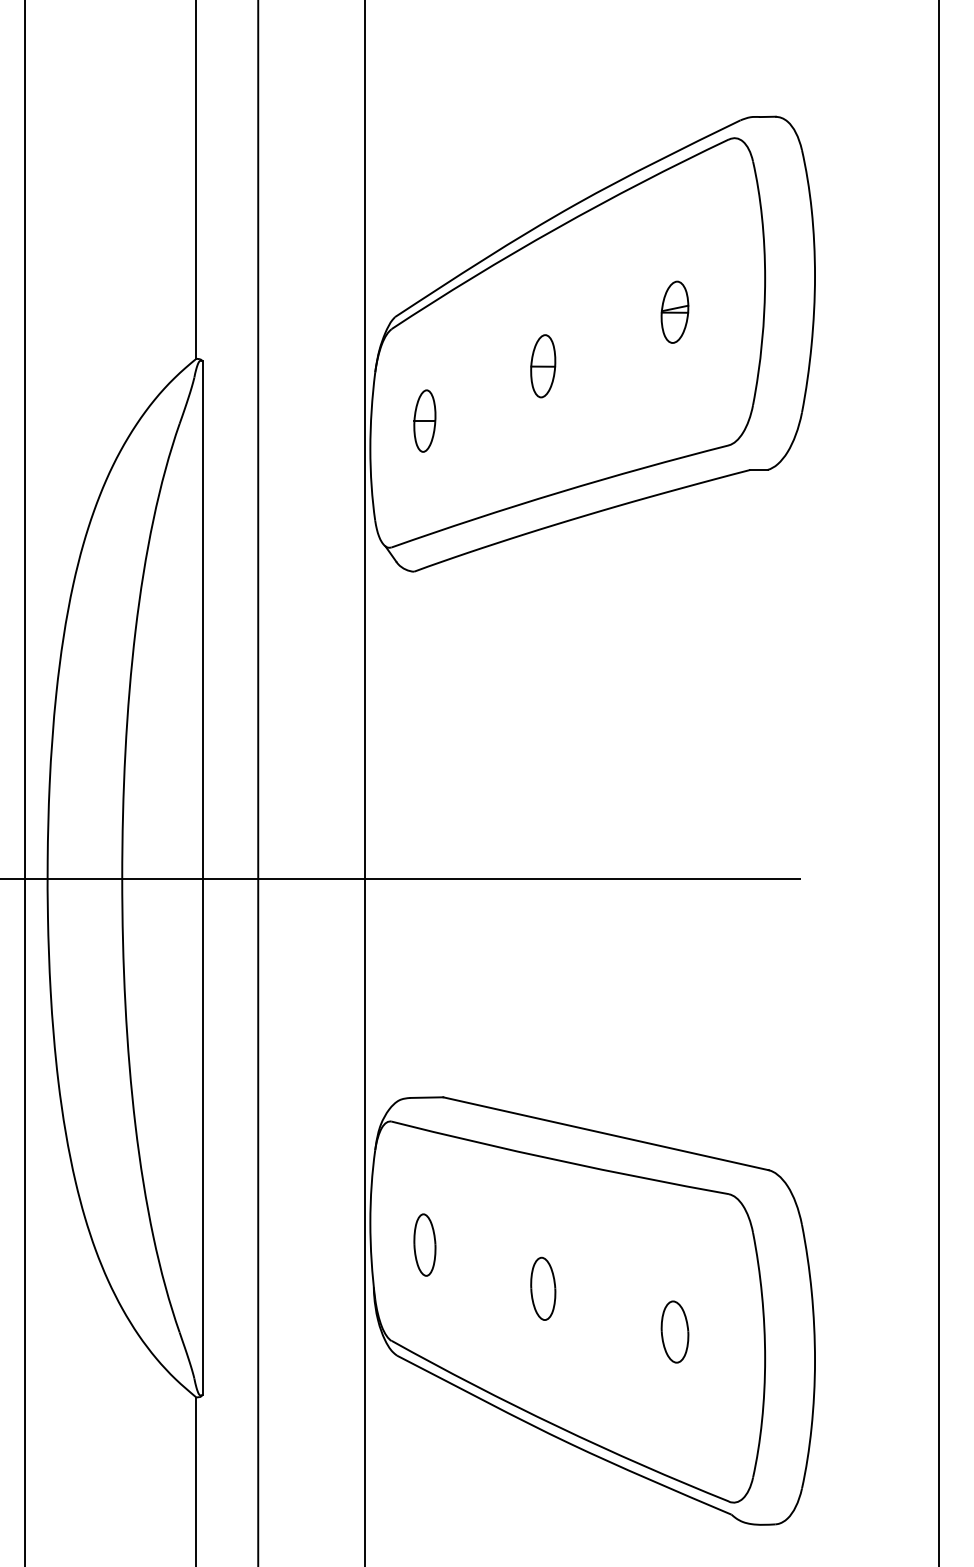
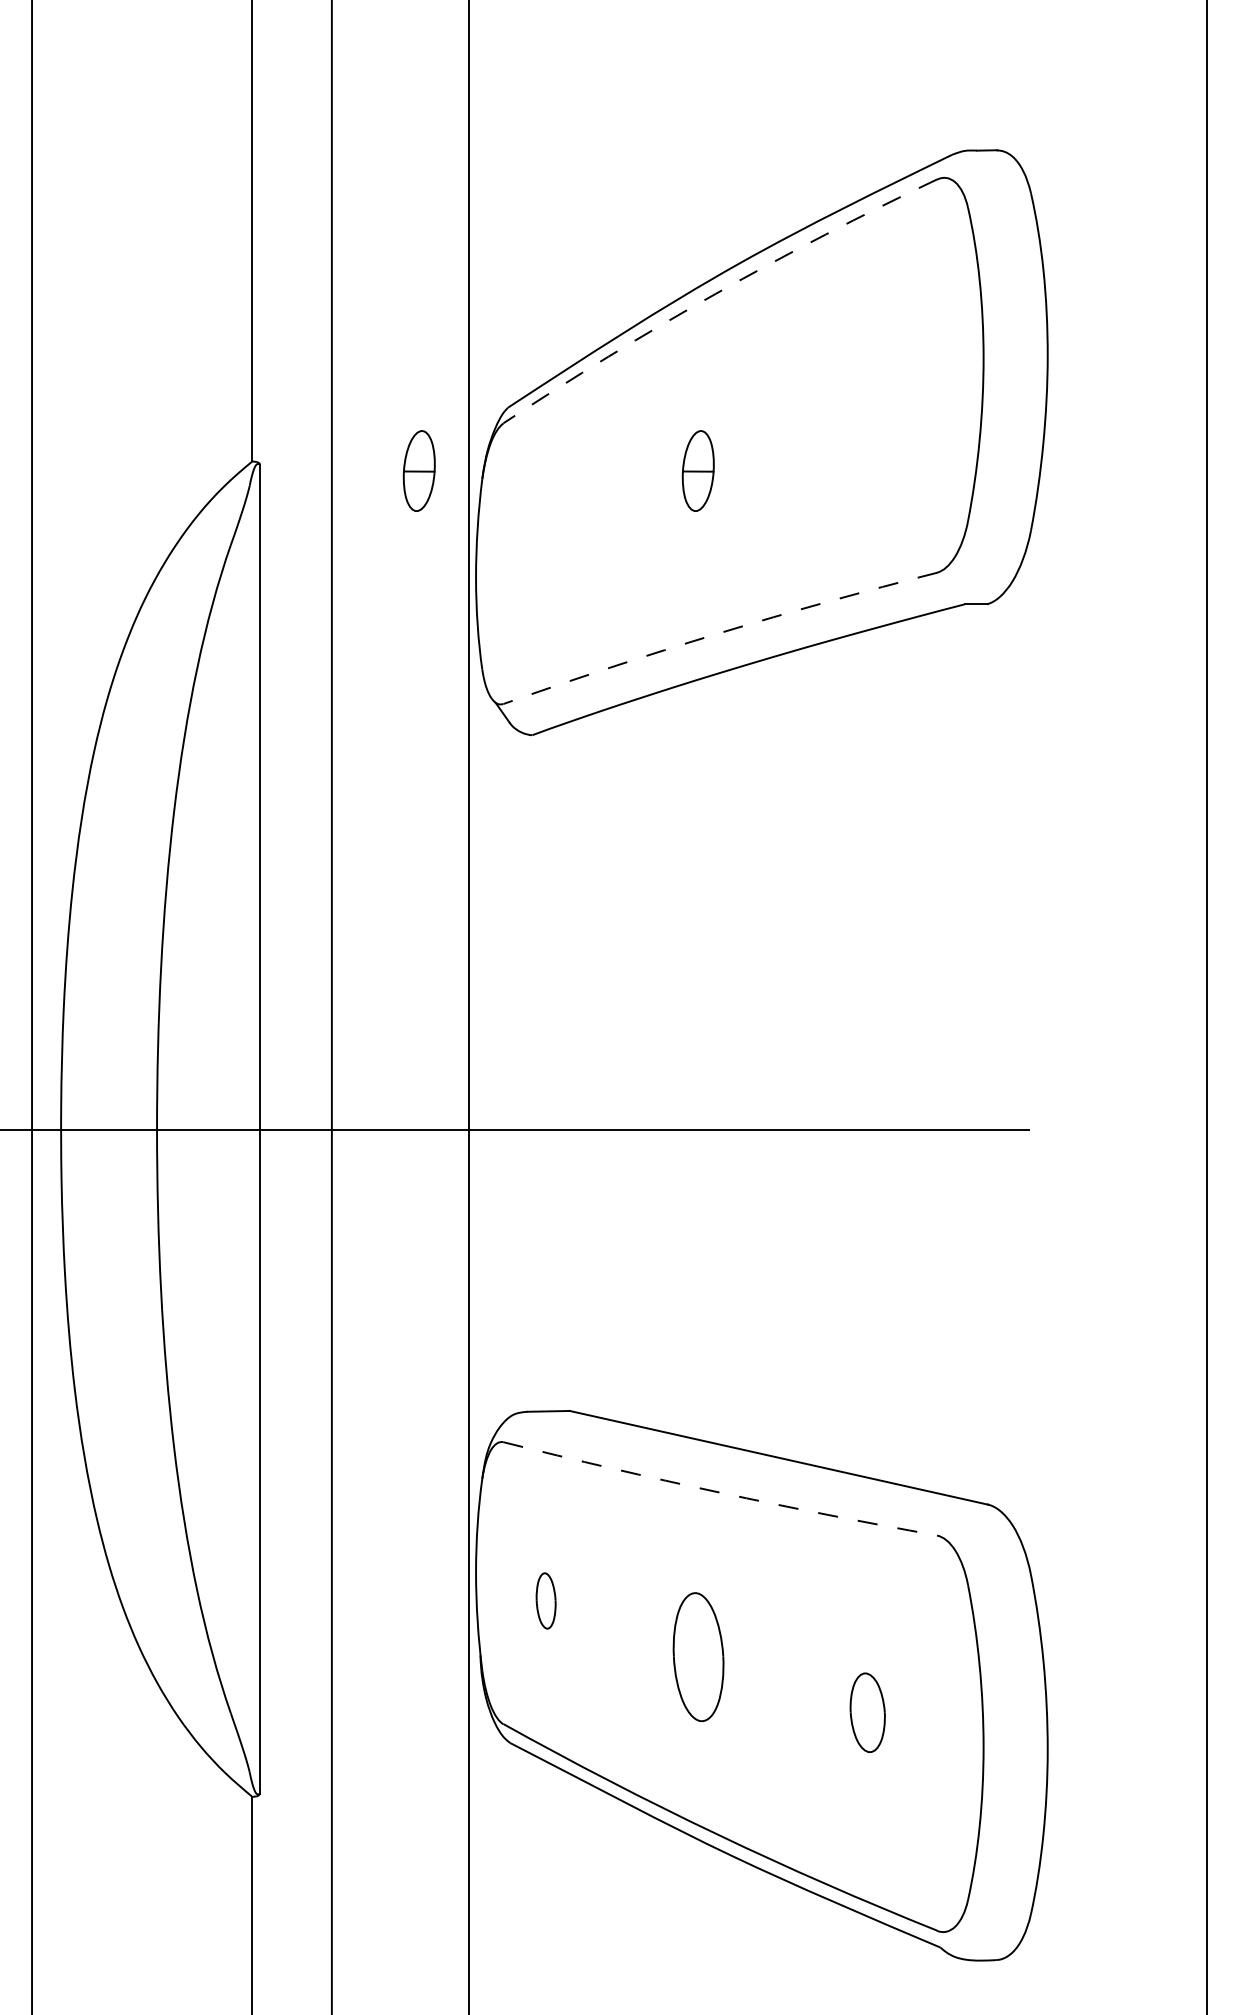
arc: (556, 228) -> (715, 293), solid -> dashed
part: (674, 312) -> (867, 401), removed
part: (325, 365) -> (418, 470), added
part: (424, 421) -> (545, 541), removed
arc: (558, 492) -> (718, 633), solid -> dashed
arc: (559, 1160) -> (719, 1492), solid -> dashed
part: (424, 1244) -> (545, 1600), size x0.7
part: (542, 1289) -> (697, 1657), size x1.6

